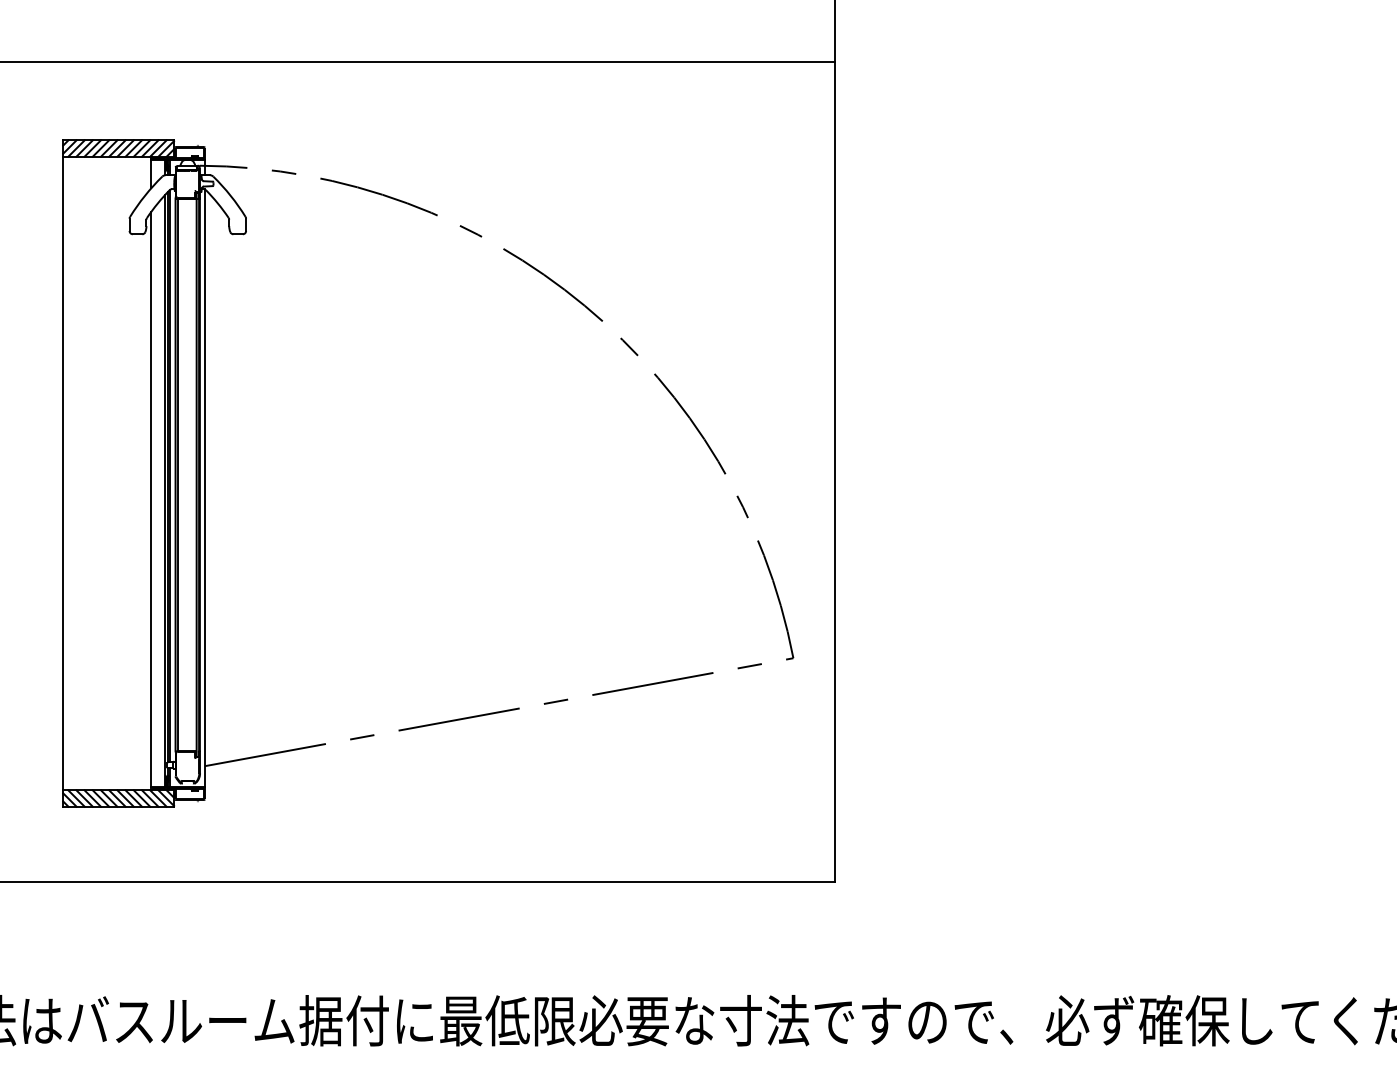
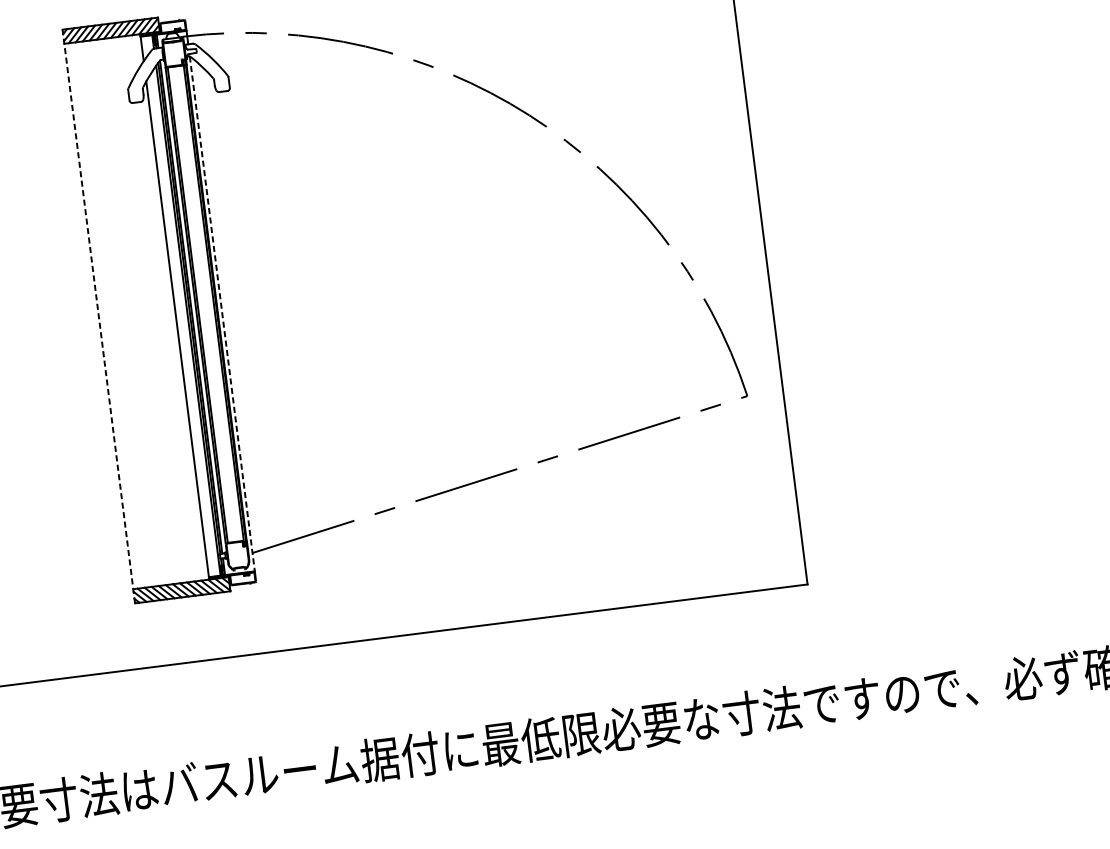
line: (63, 473) -> (99, 316), solid -> dashed
line: (204, 488) -> (222, 314), solid -> dashed

